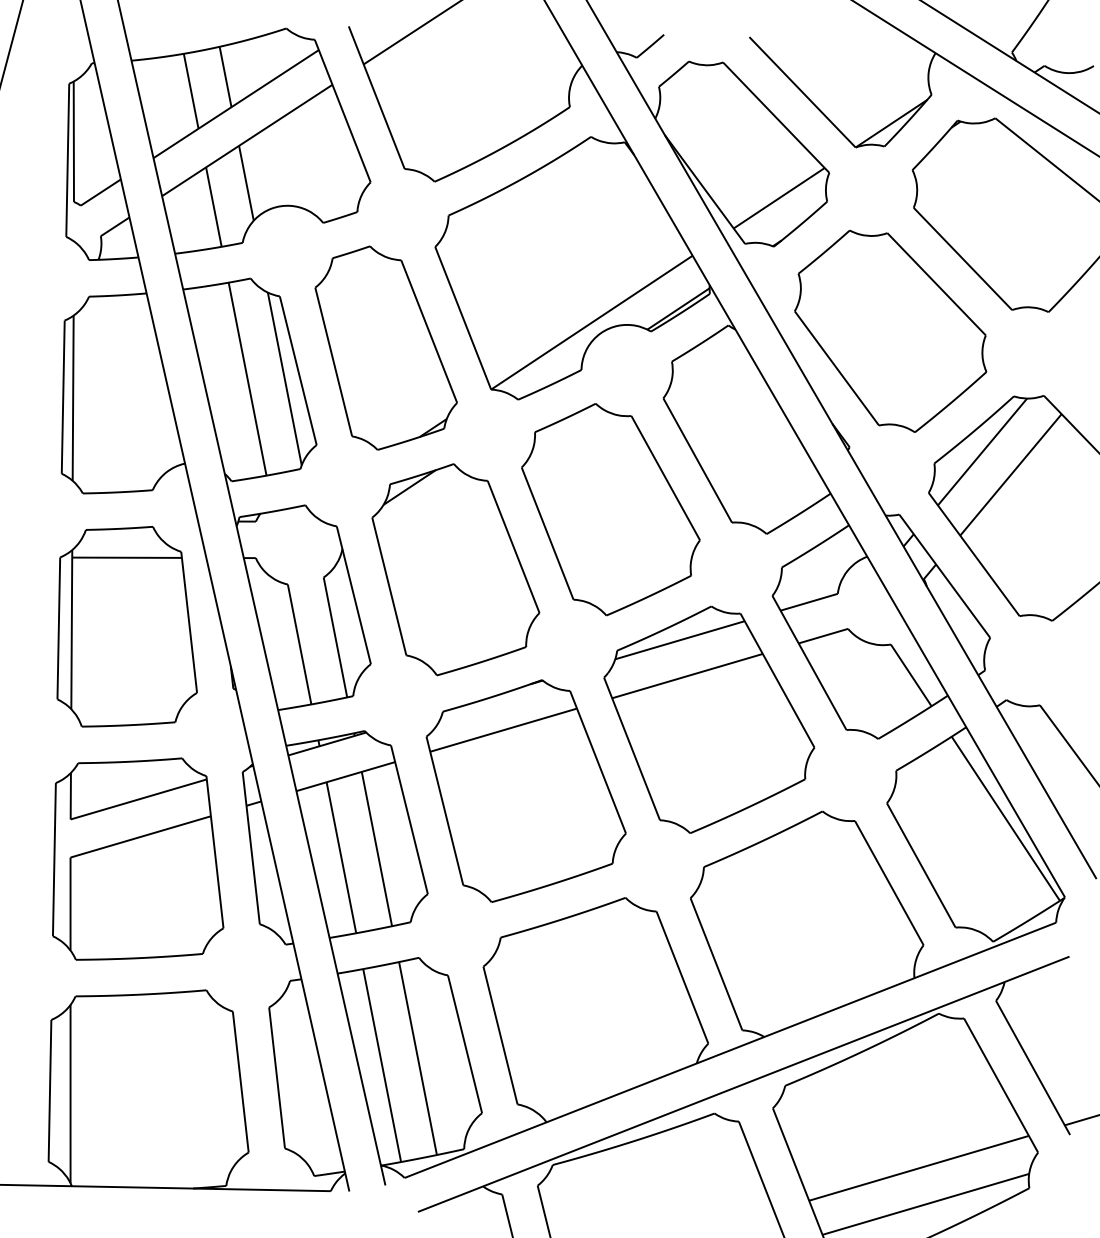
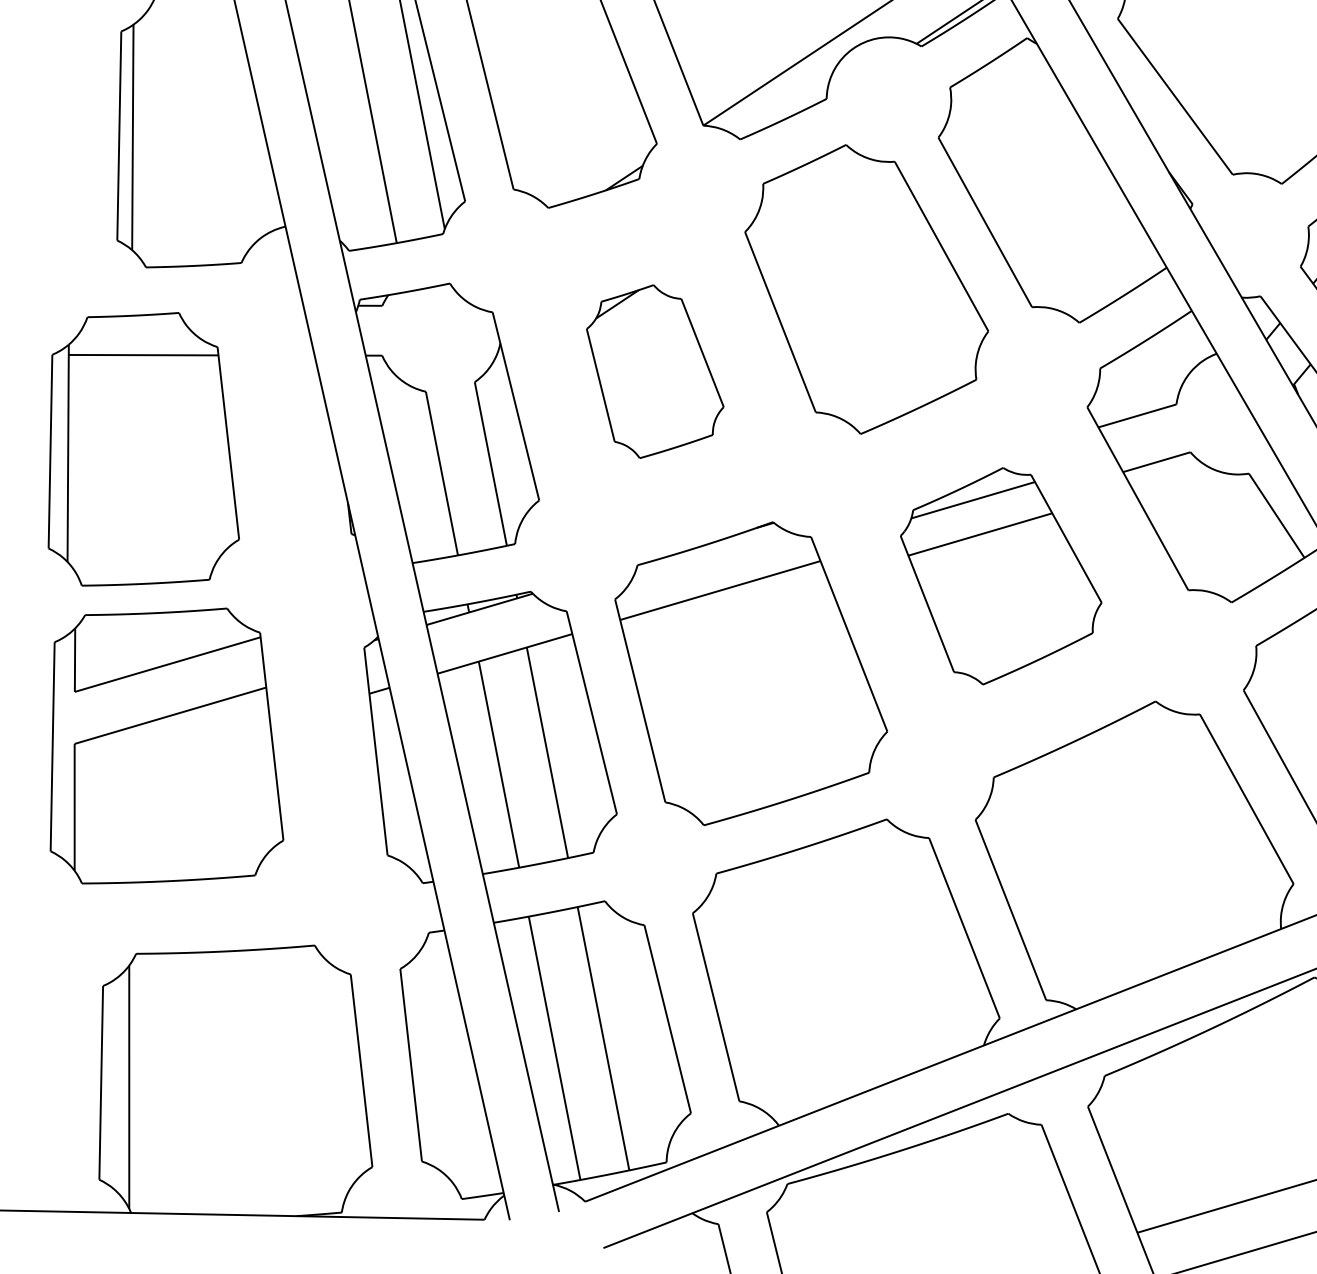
part: (455, 569) -> (654, 371), size x0.6
part: (126, 626) -> (142, 449), moved
part: (709, 719) -> (1001, 575), size x0.7
part: (138, 858) -> (167, 745), moved

